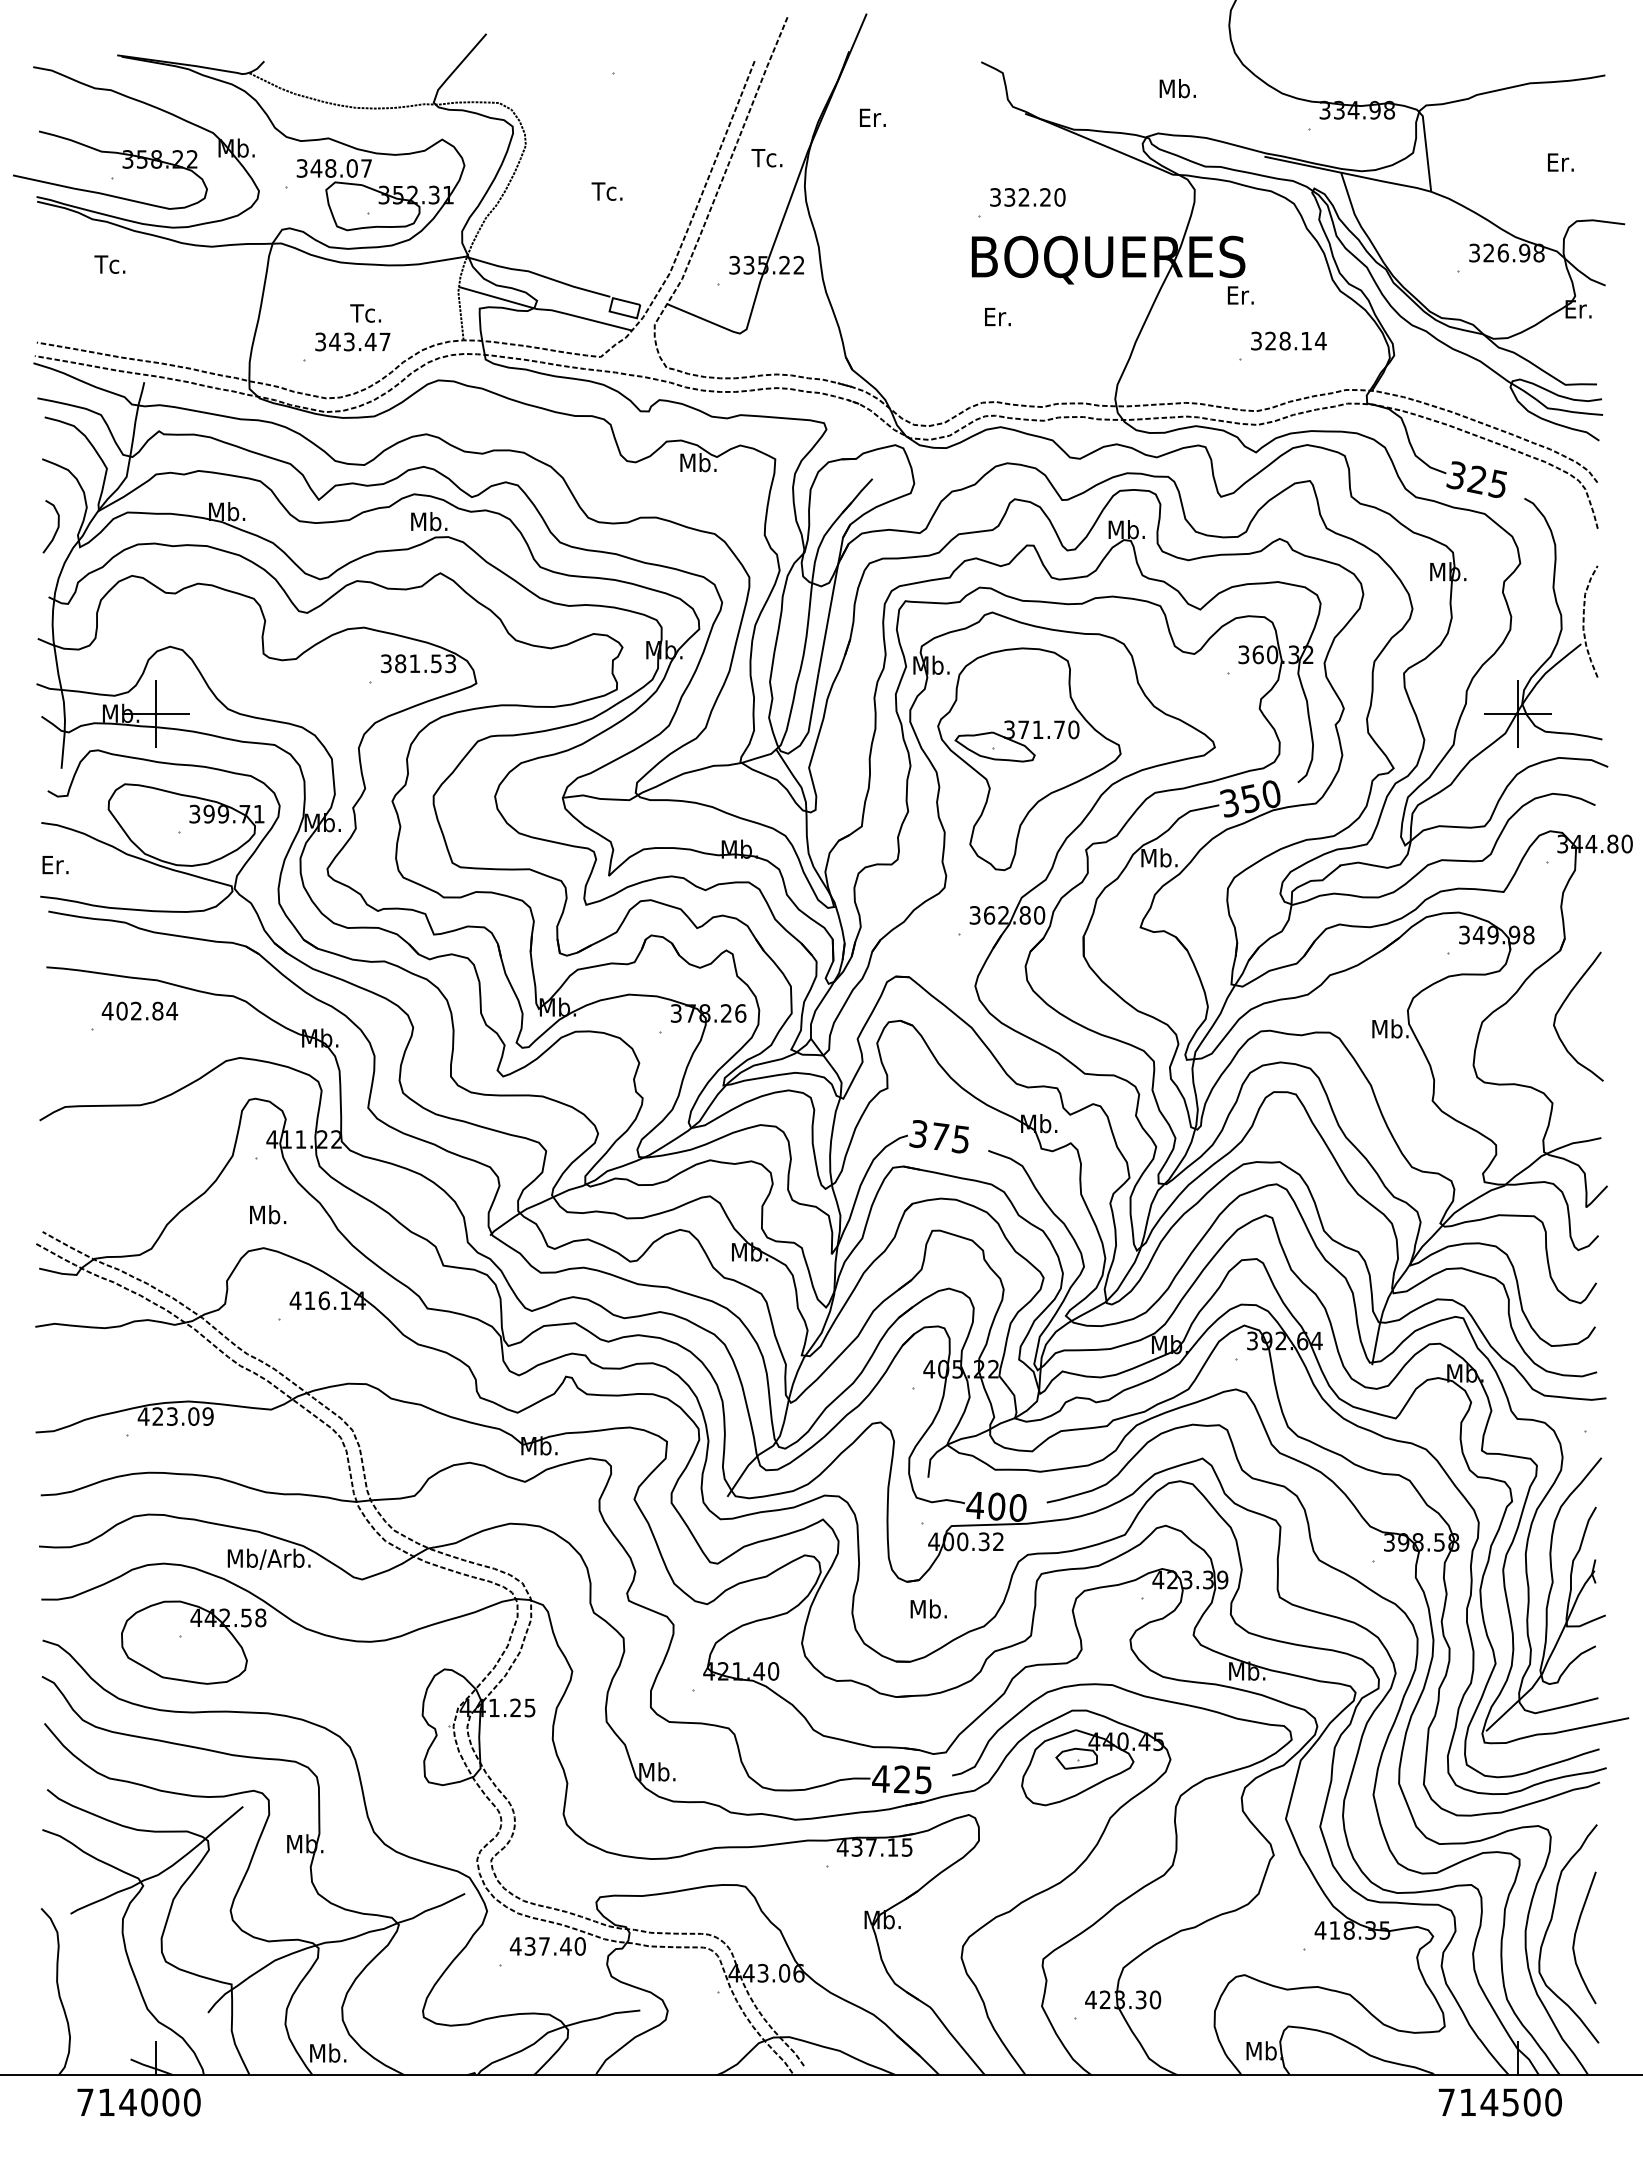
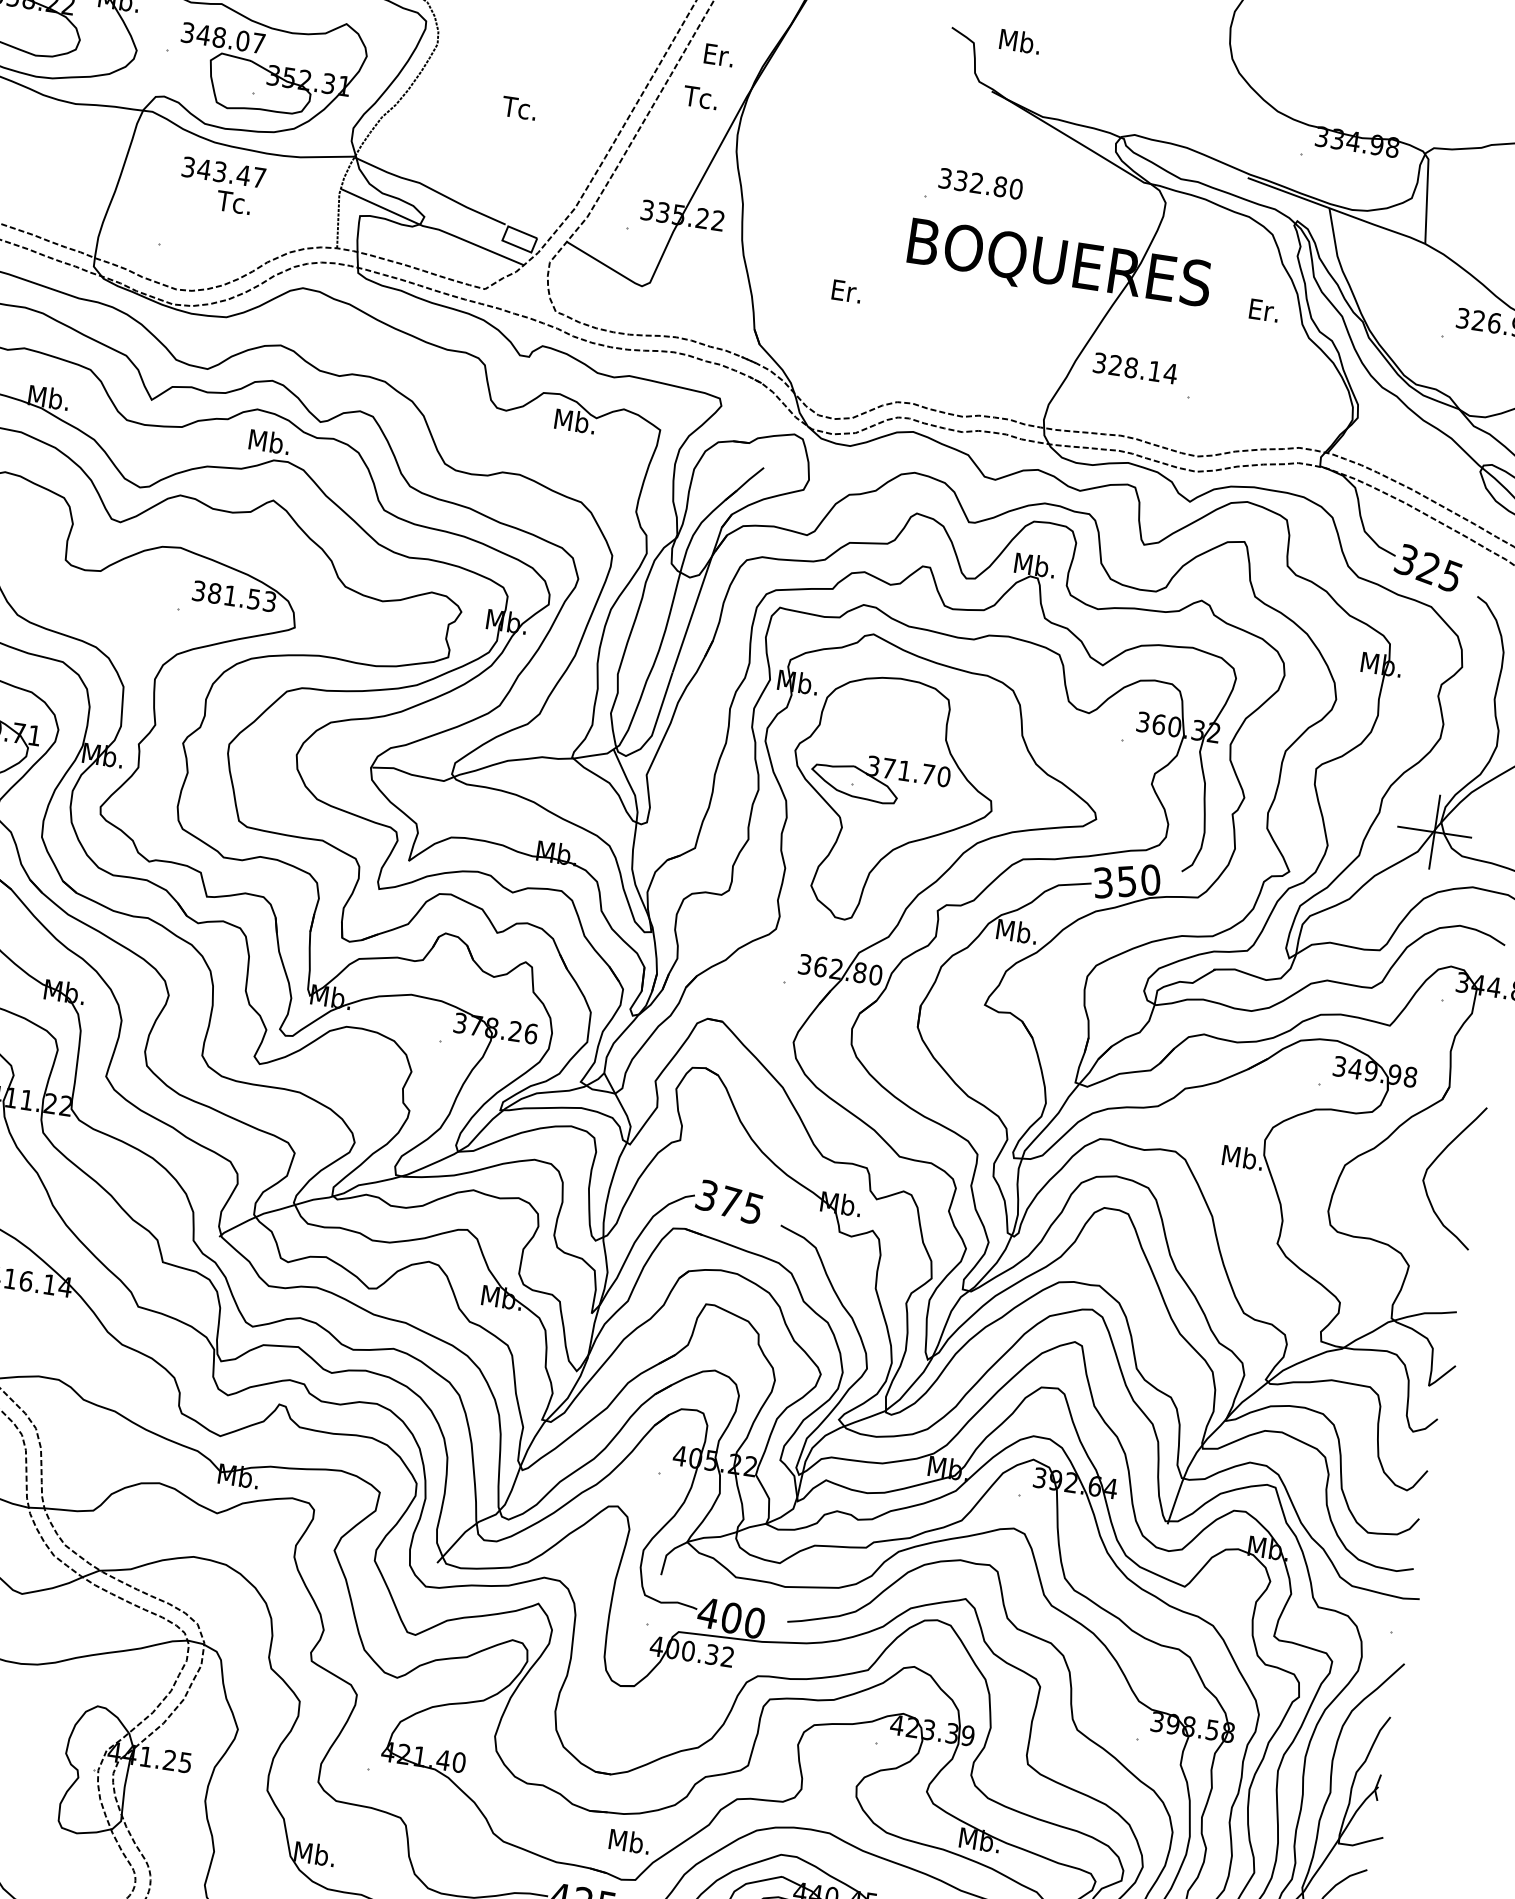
text: (1177, 88) -> (1019, 41), moved
text: (872, 117) -> (718, 54), moved
text: (1045, 197) -> (1000, 186), 332.20 -> 332.80
text: (1240, 295) -> (1263, 310), moved
text: (997, 317) -> (846, 291), moved
text: (1288, 340) -> (1135, 367), moved
text: (352, 341) -> (223, 171), moved
text: (928, 1608) -> (629, 1840), moved

